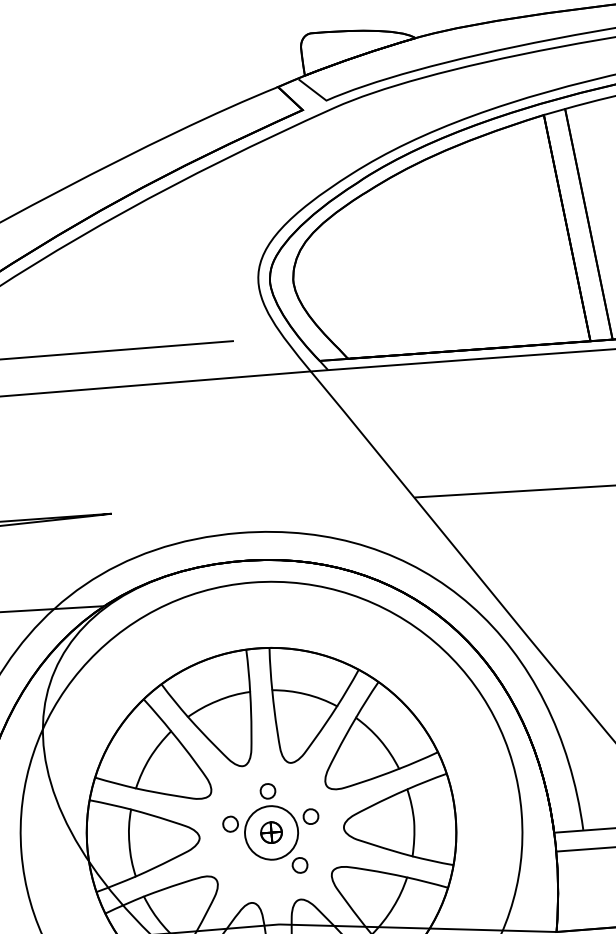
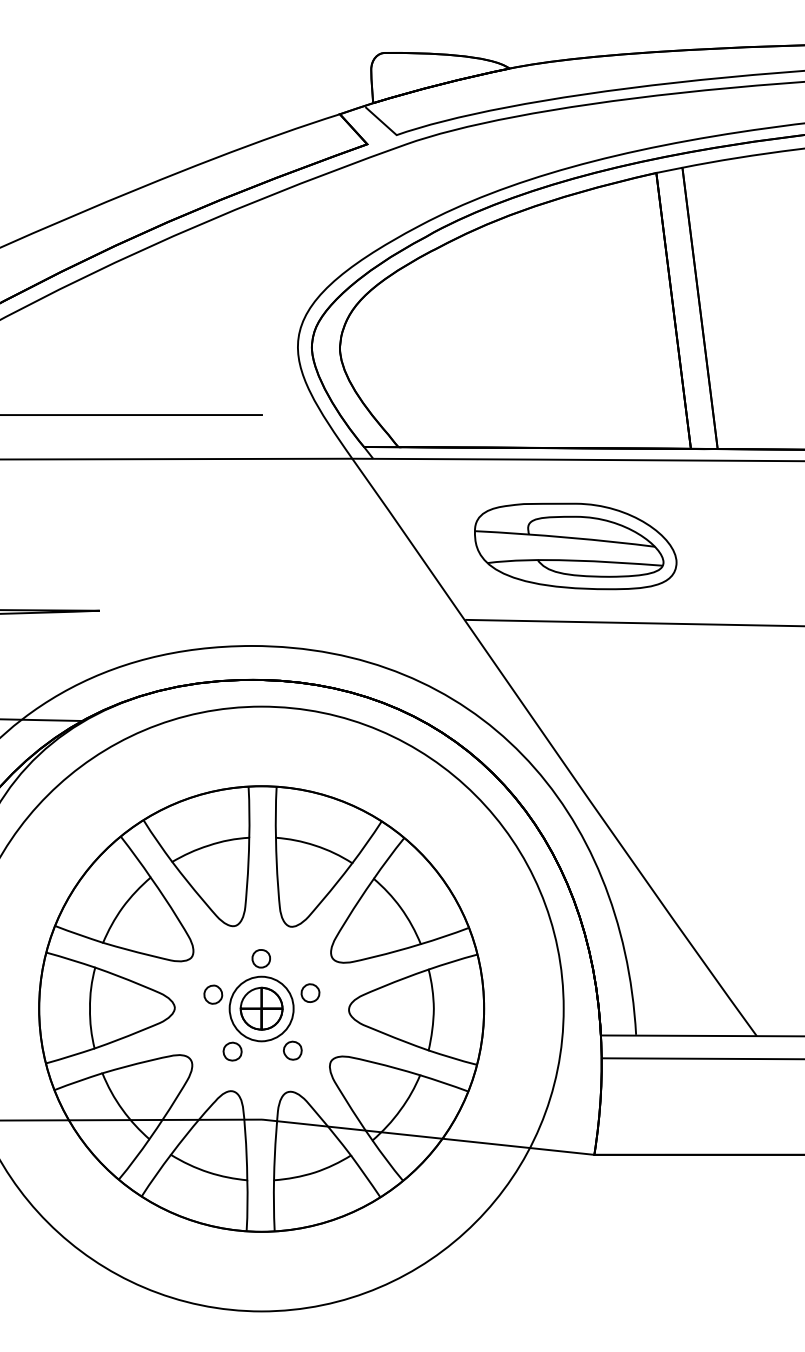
part: (501, 429) -> (575, 546), added
part: (271, 832) -> (261, 1008), size x1.67
part: (250, 870) -> (232, 1051), added

